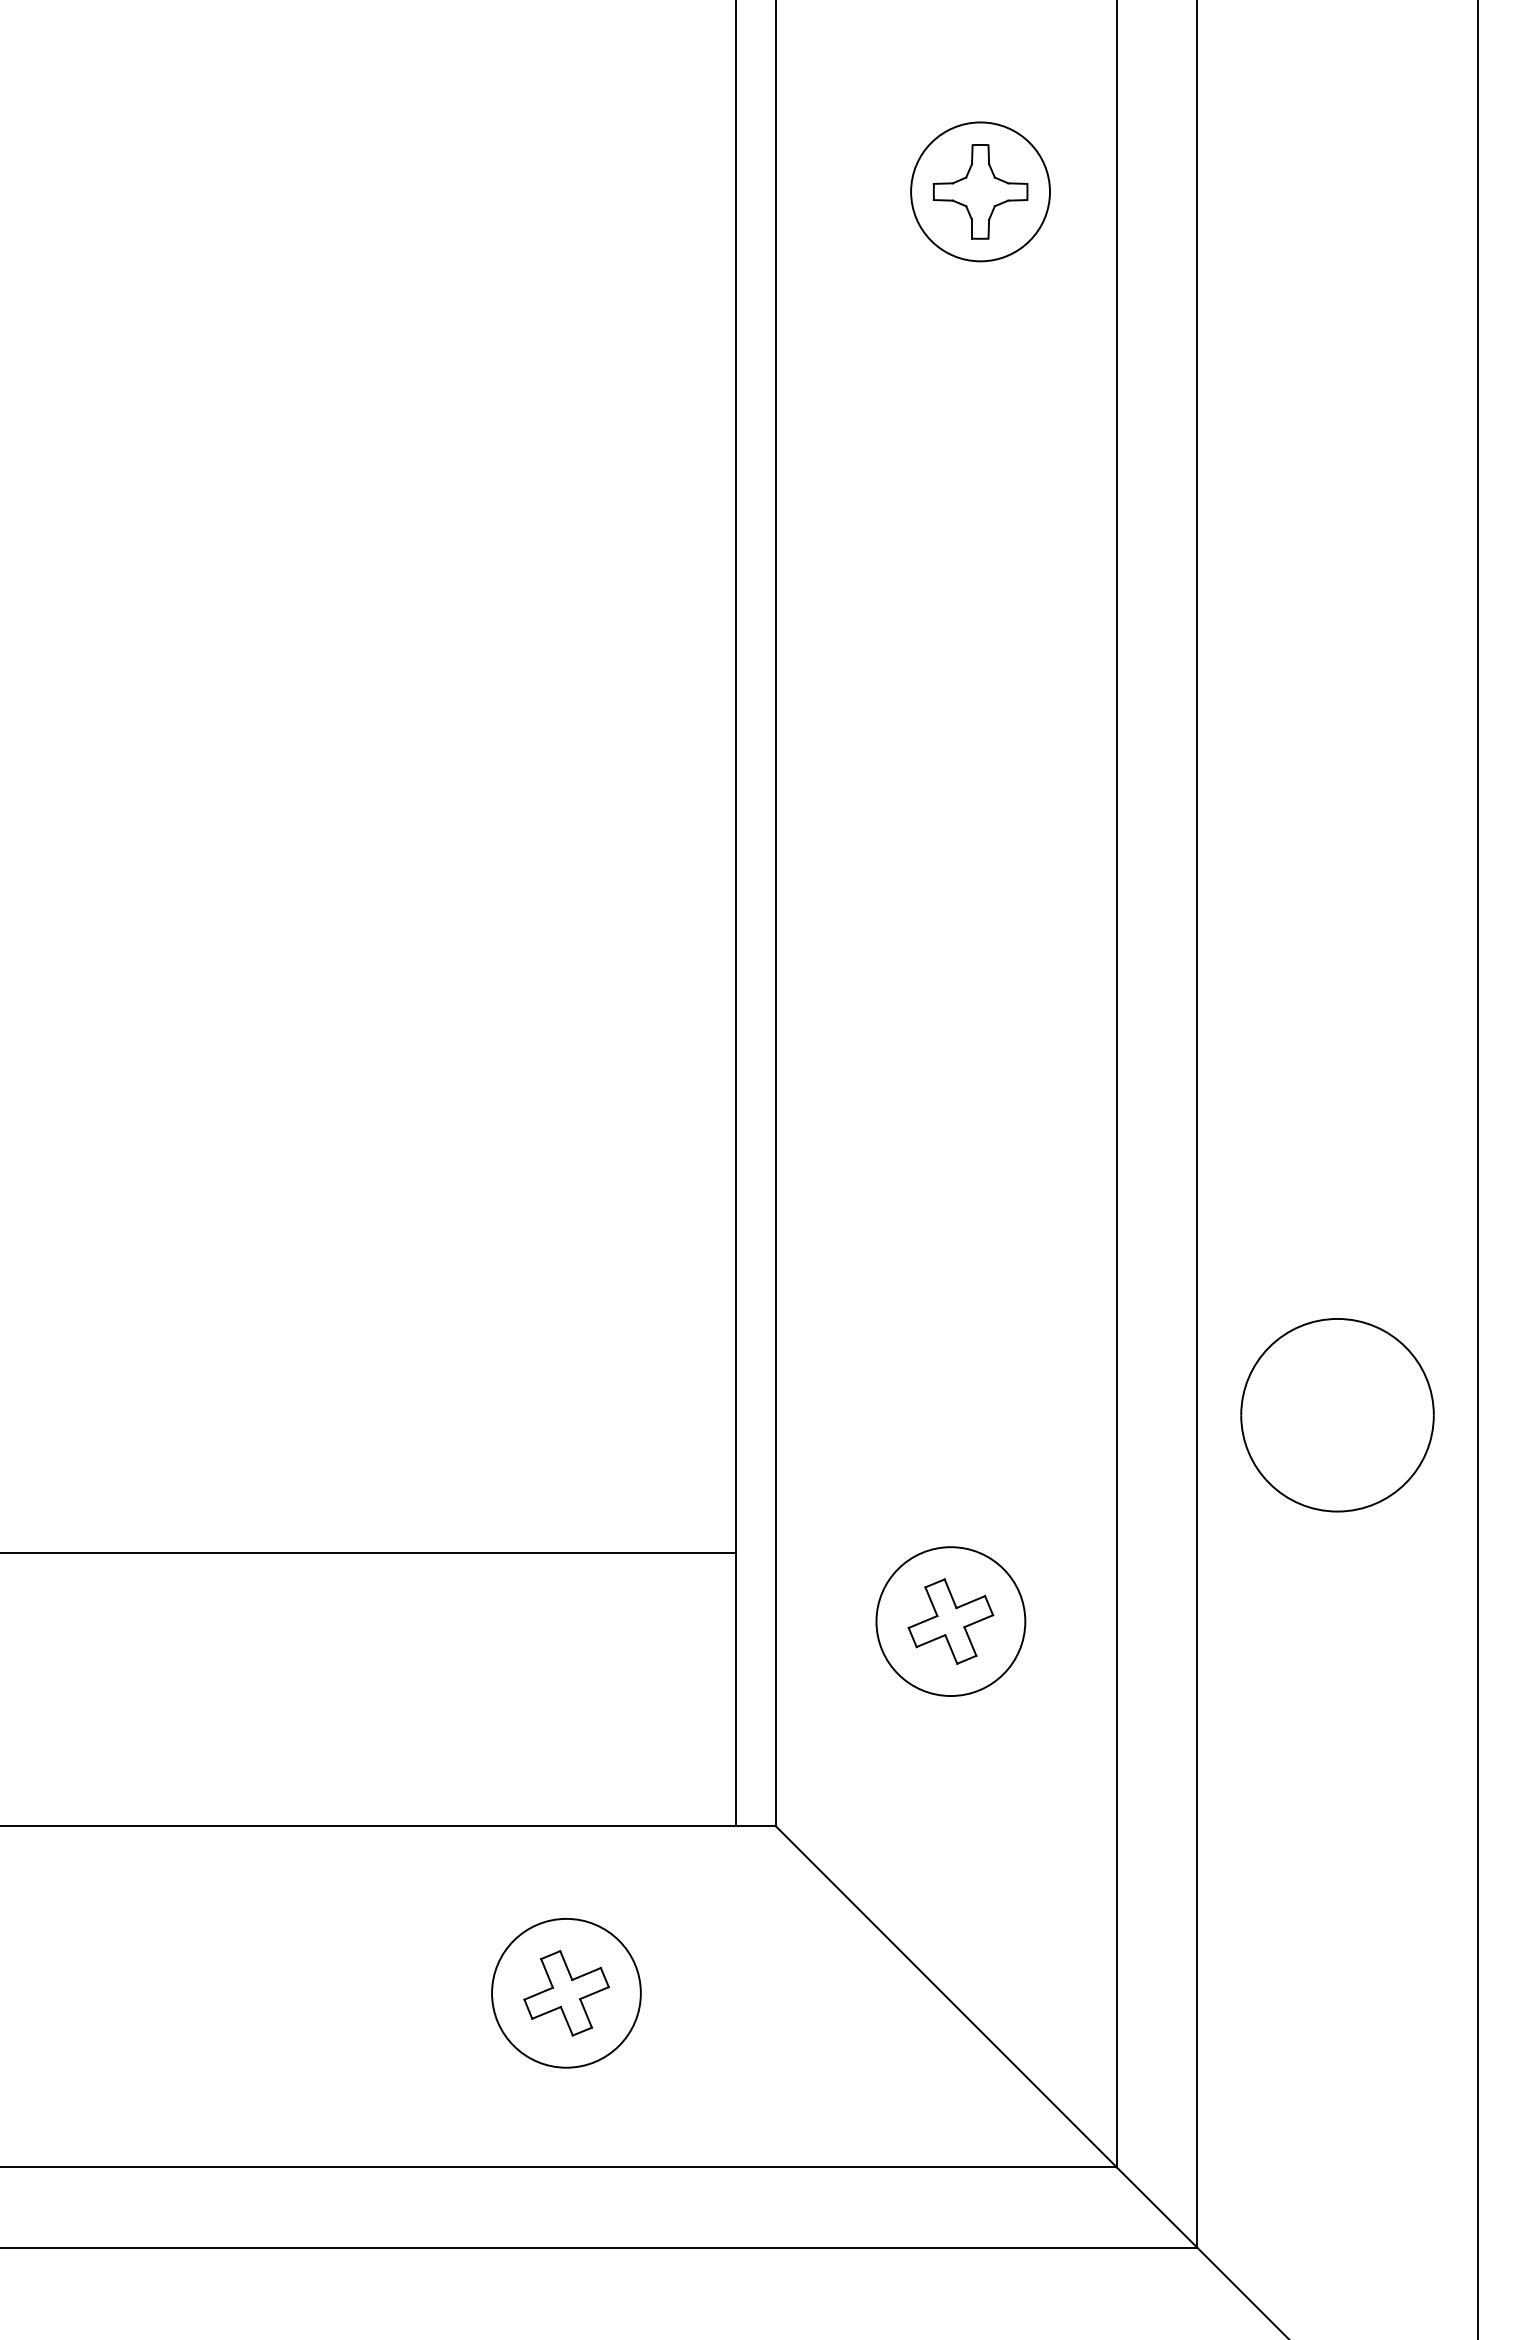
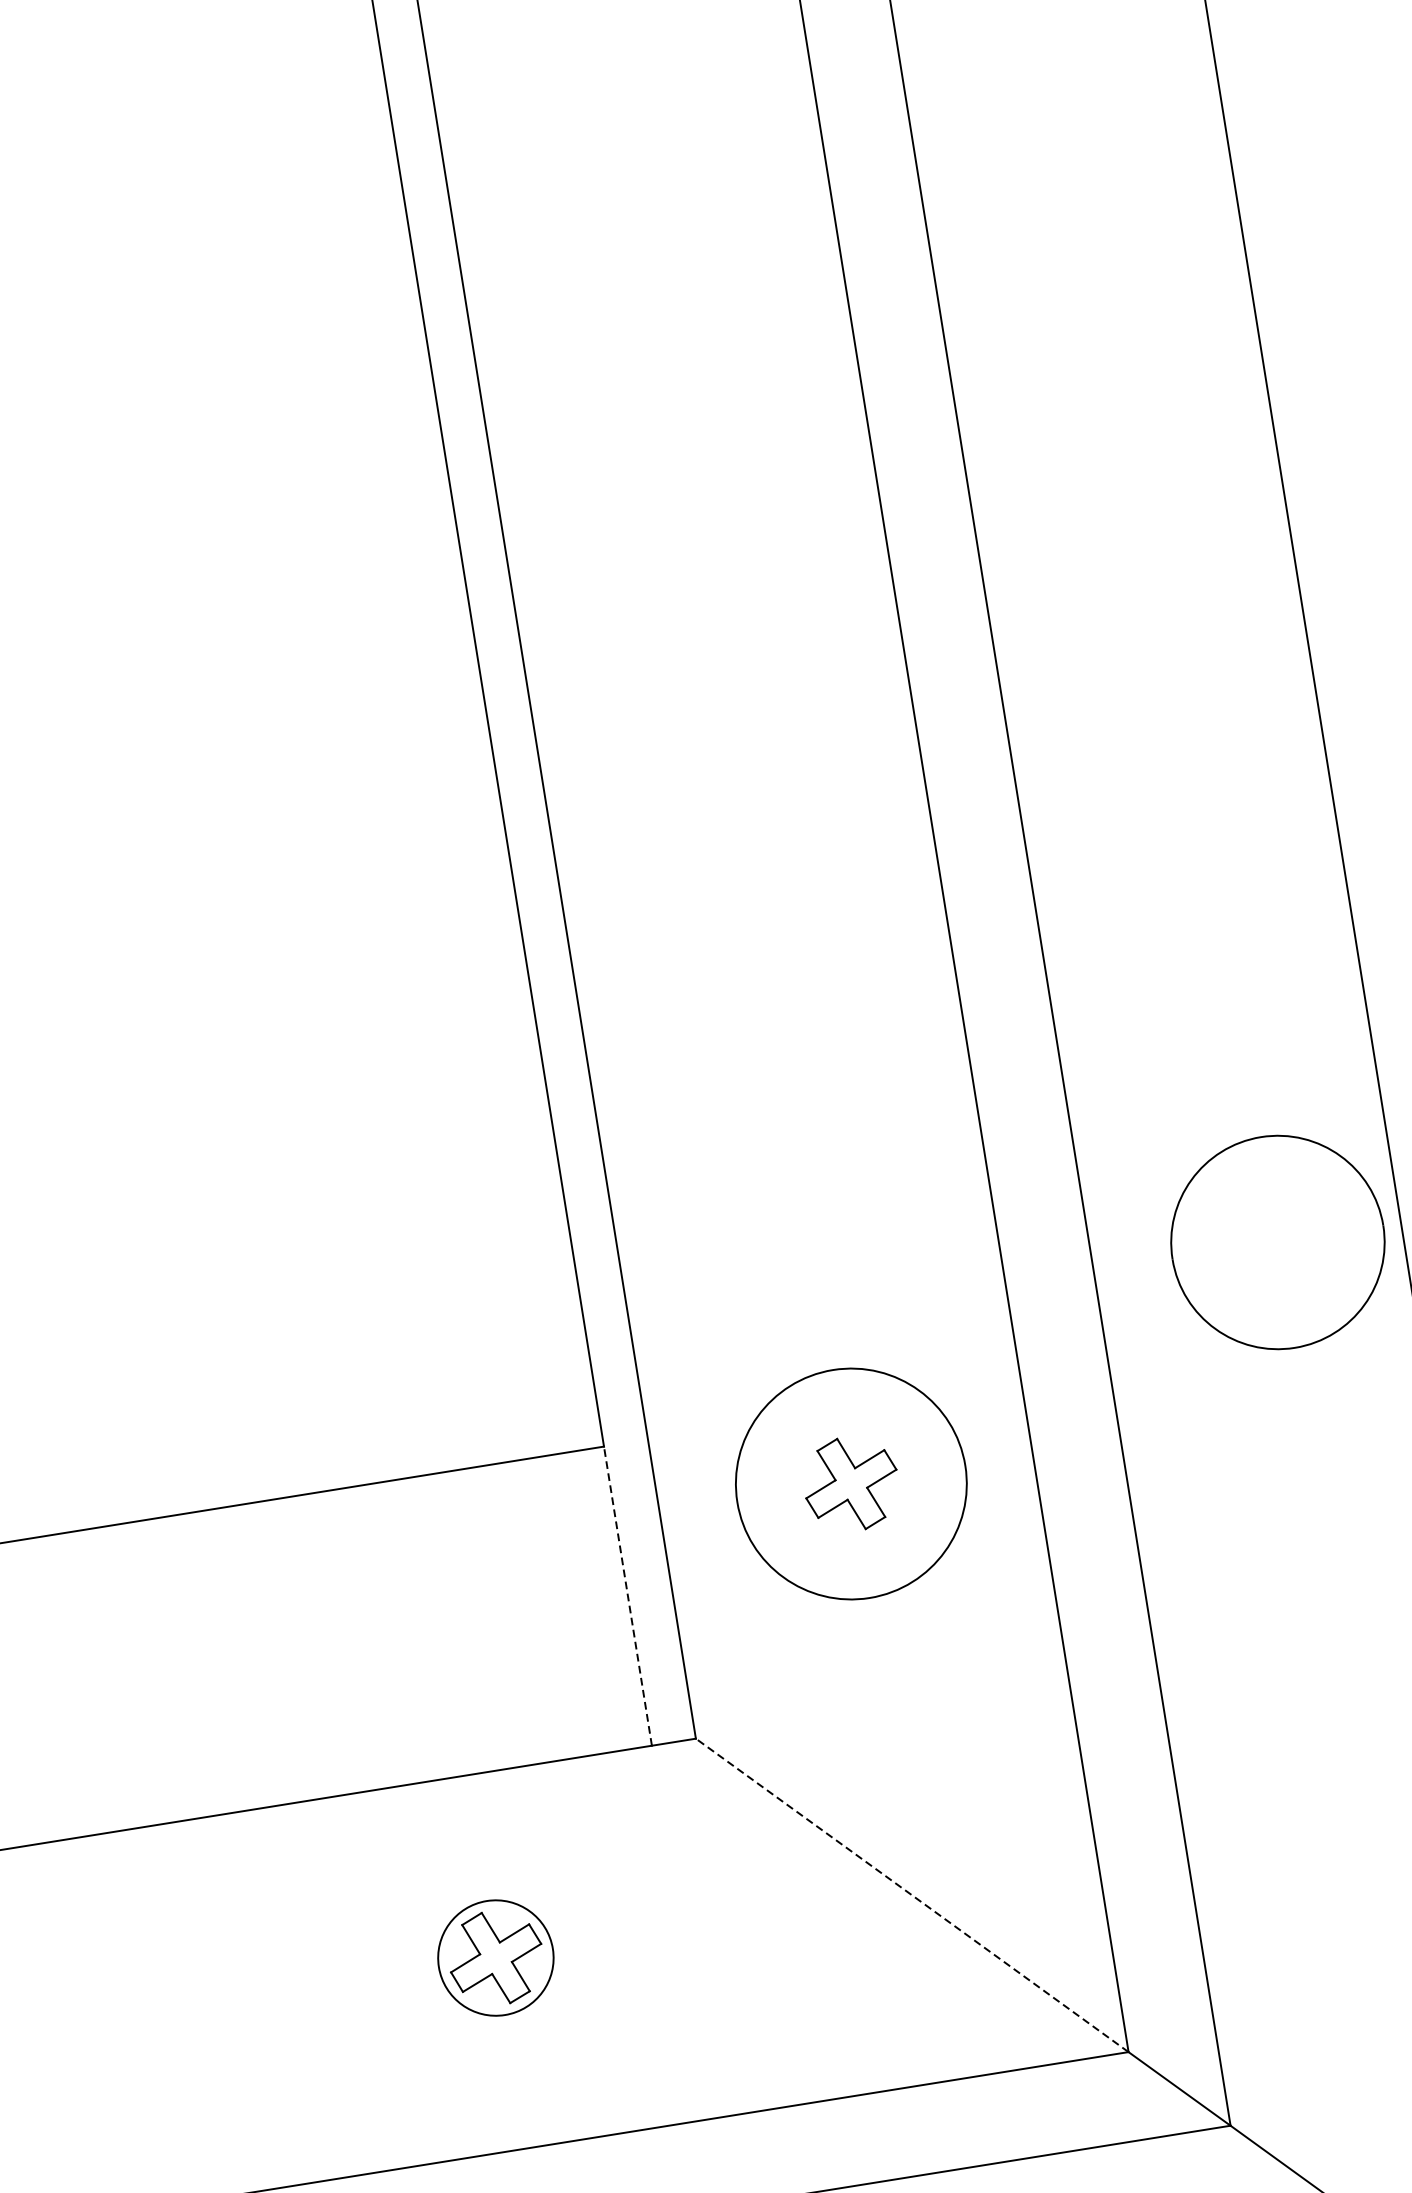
part: (1337, 1415) -> (1277, 1242), moved
circle: (950, 1621) -> (850, 1483), size x1.4
line: (735, 1689) -> (627, 1596), solid -> dashed
circle: (566, 1992) -> (495, 1957), size x0.7
line: (946, 1996) -> (912, 1894), solid -> dashed

